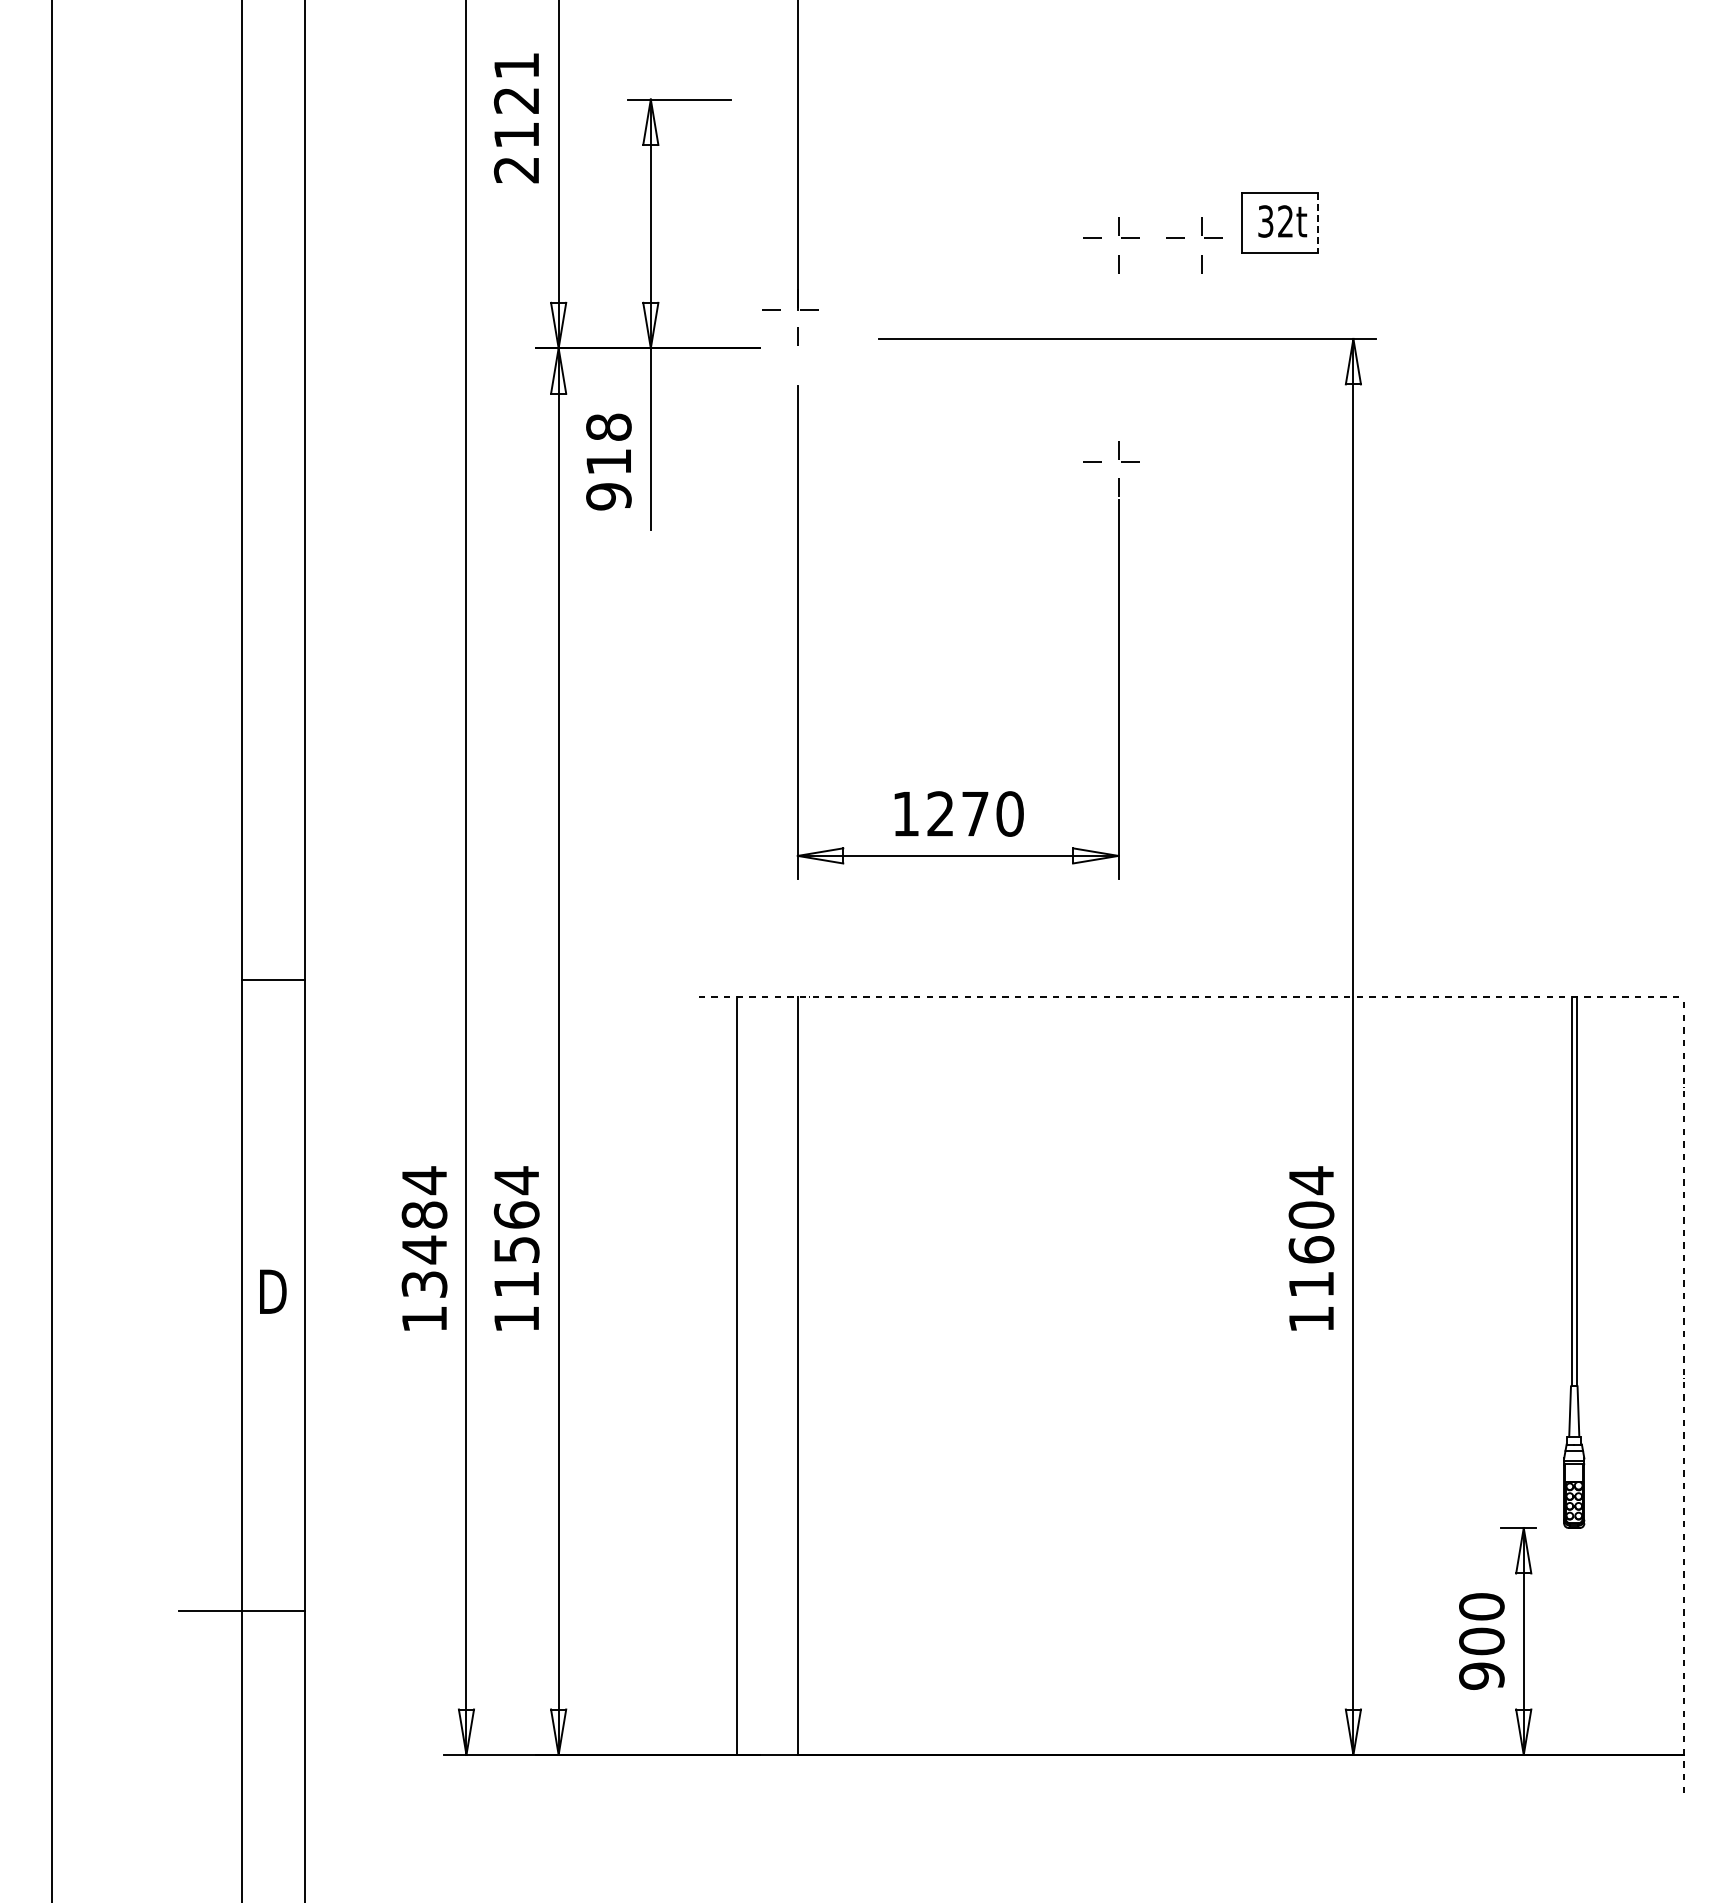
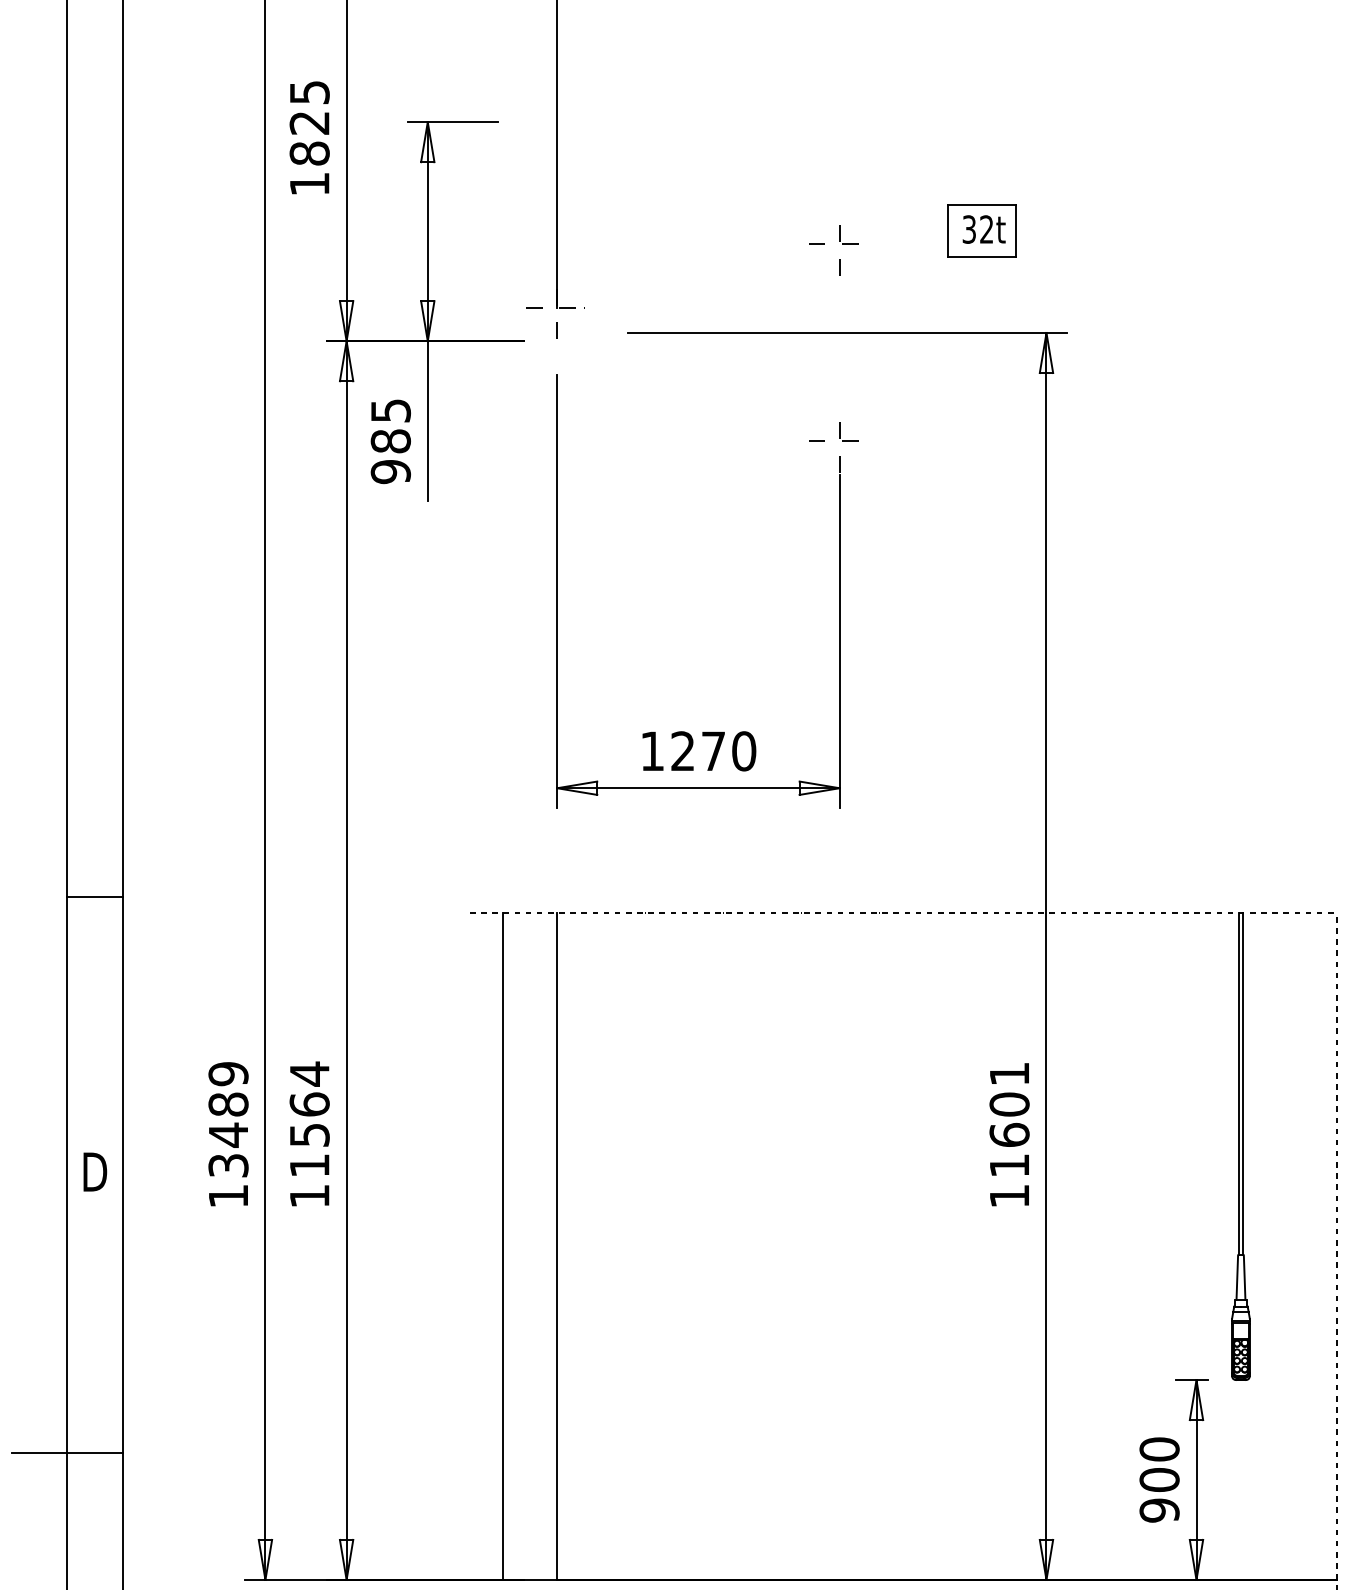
text: (516, 118) -> (309, 138), 2121 -> 1825
line: (1318, 223) -> (1015, 231), dashed -> solid
part: (1201, 235) -> (912, 241), removed
text: (608, 444) -> (390, 425), 918 -> 985
text: (424, 1180) -> (228, 1074), 13484 -> 13489
text: (1311, 1180) -> (1009, 1074), 11604 -> 11601

